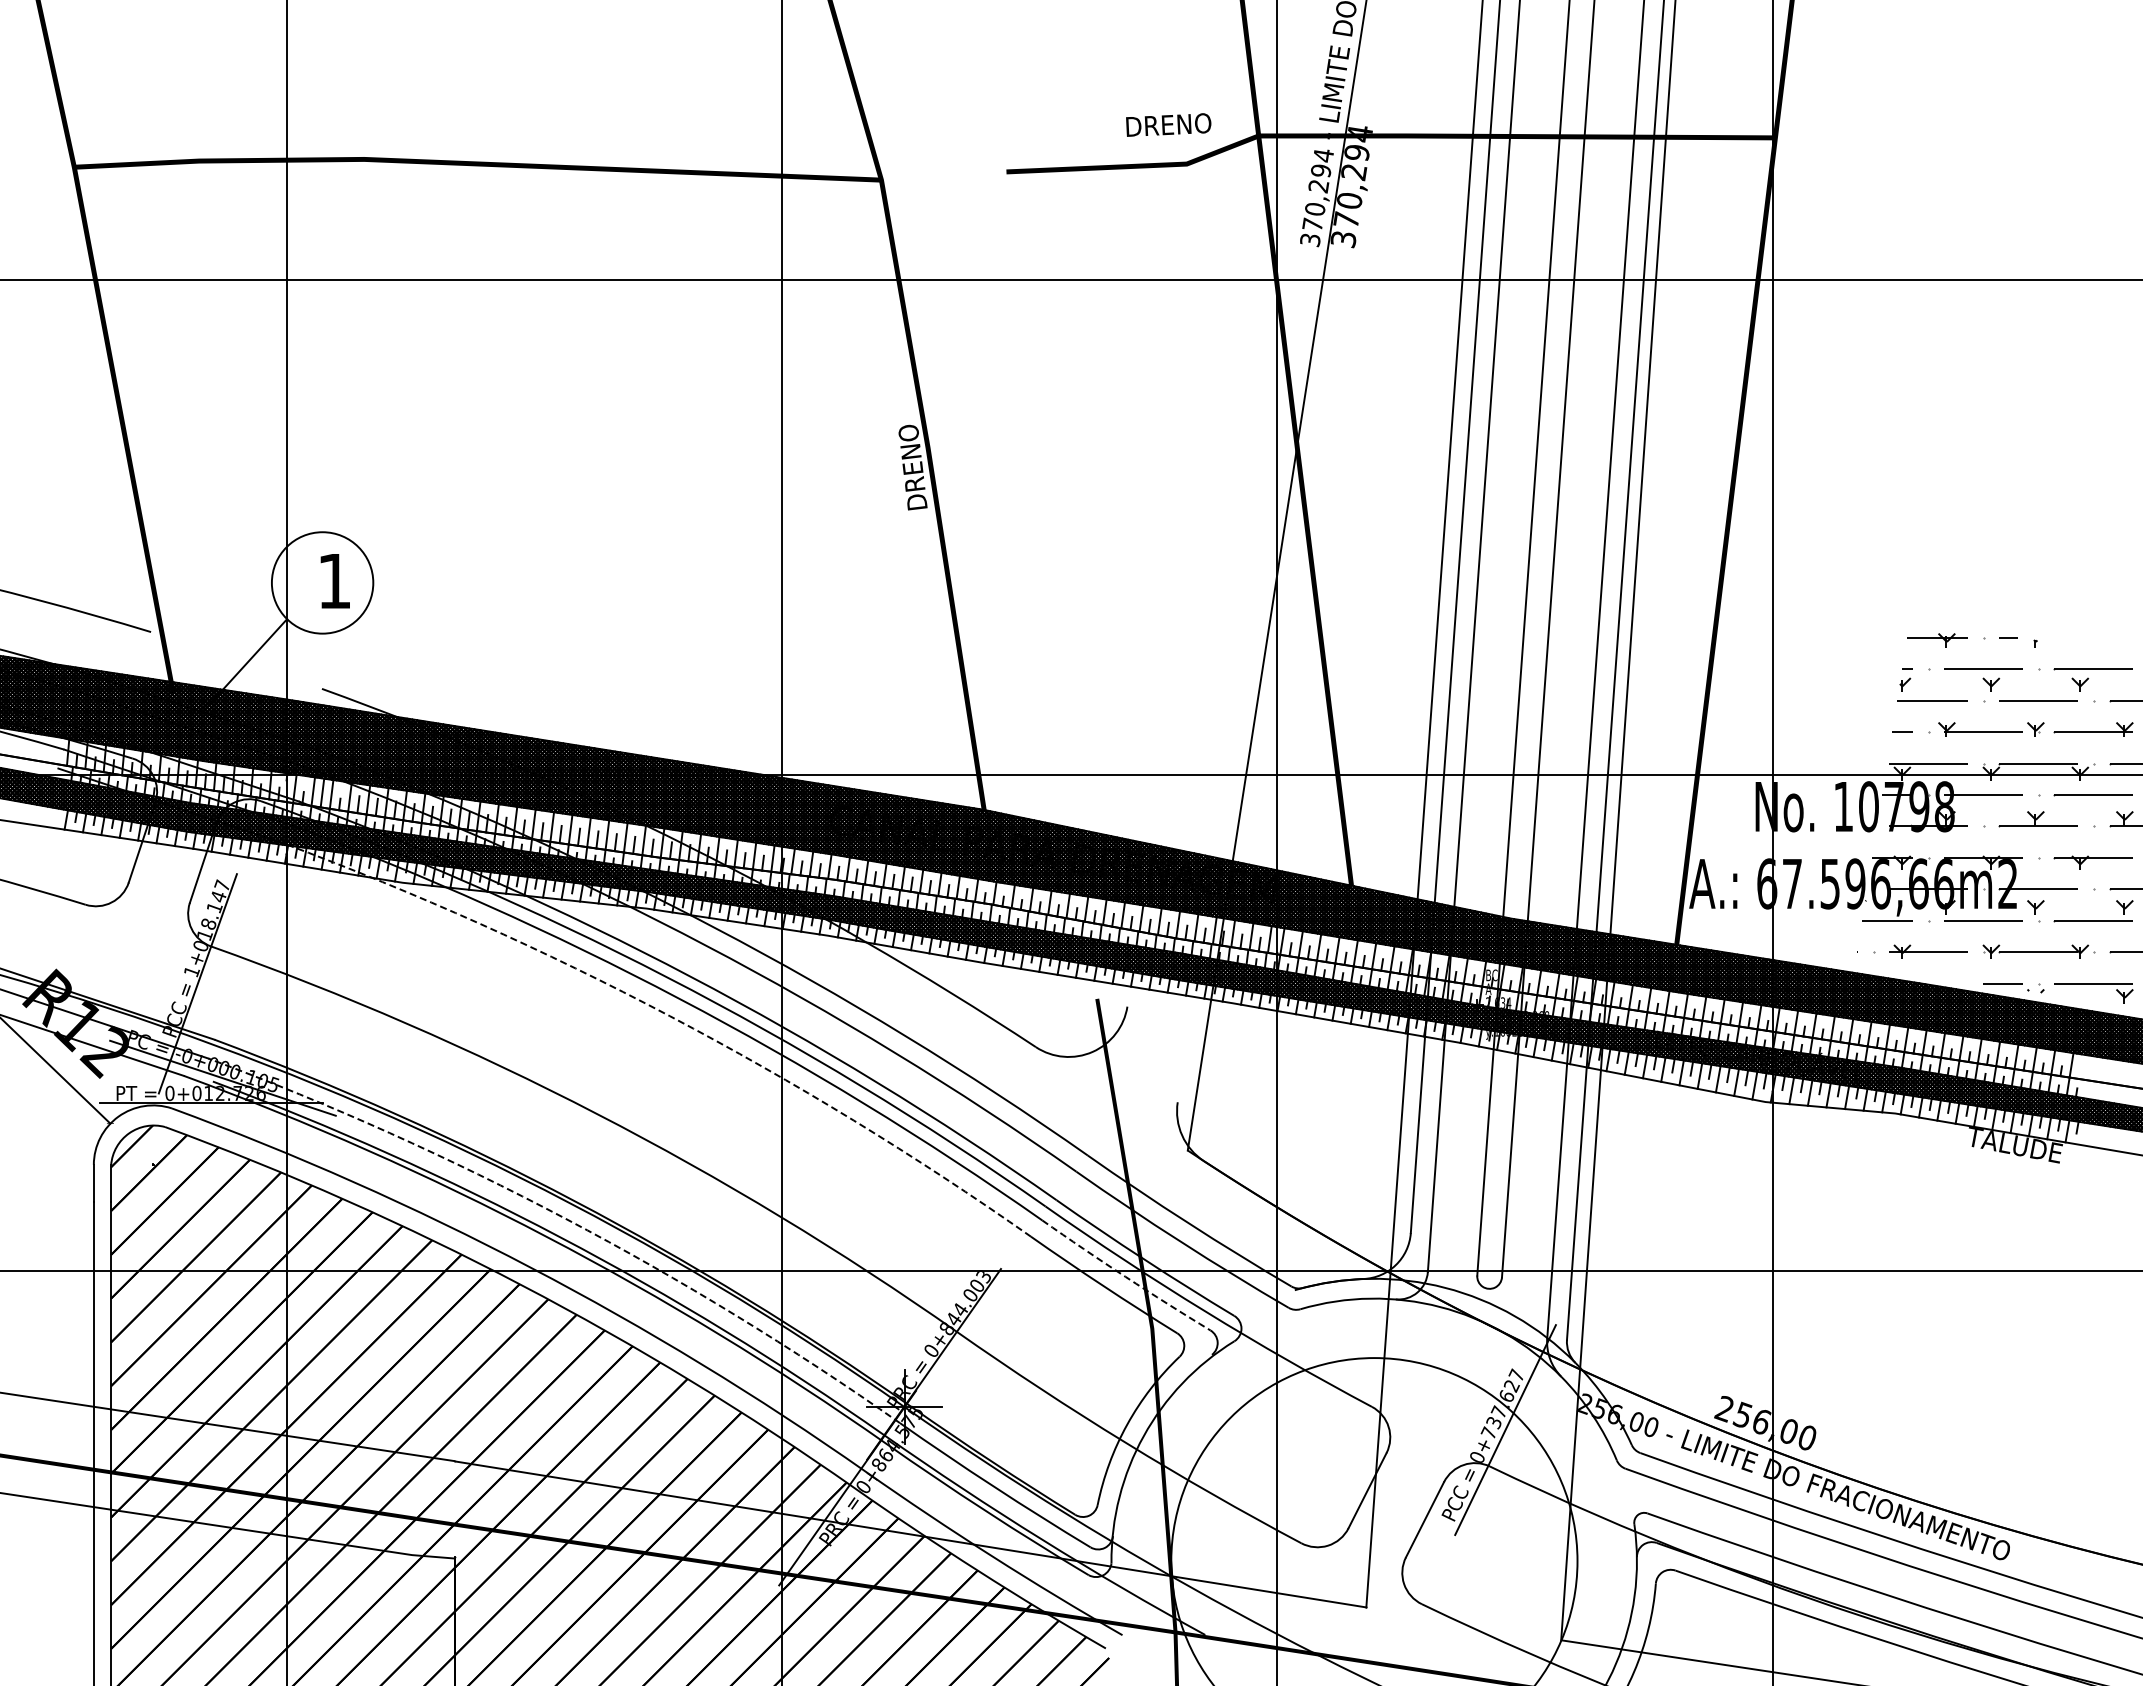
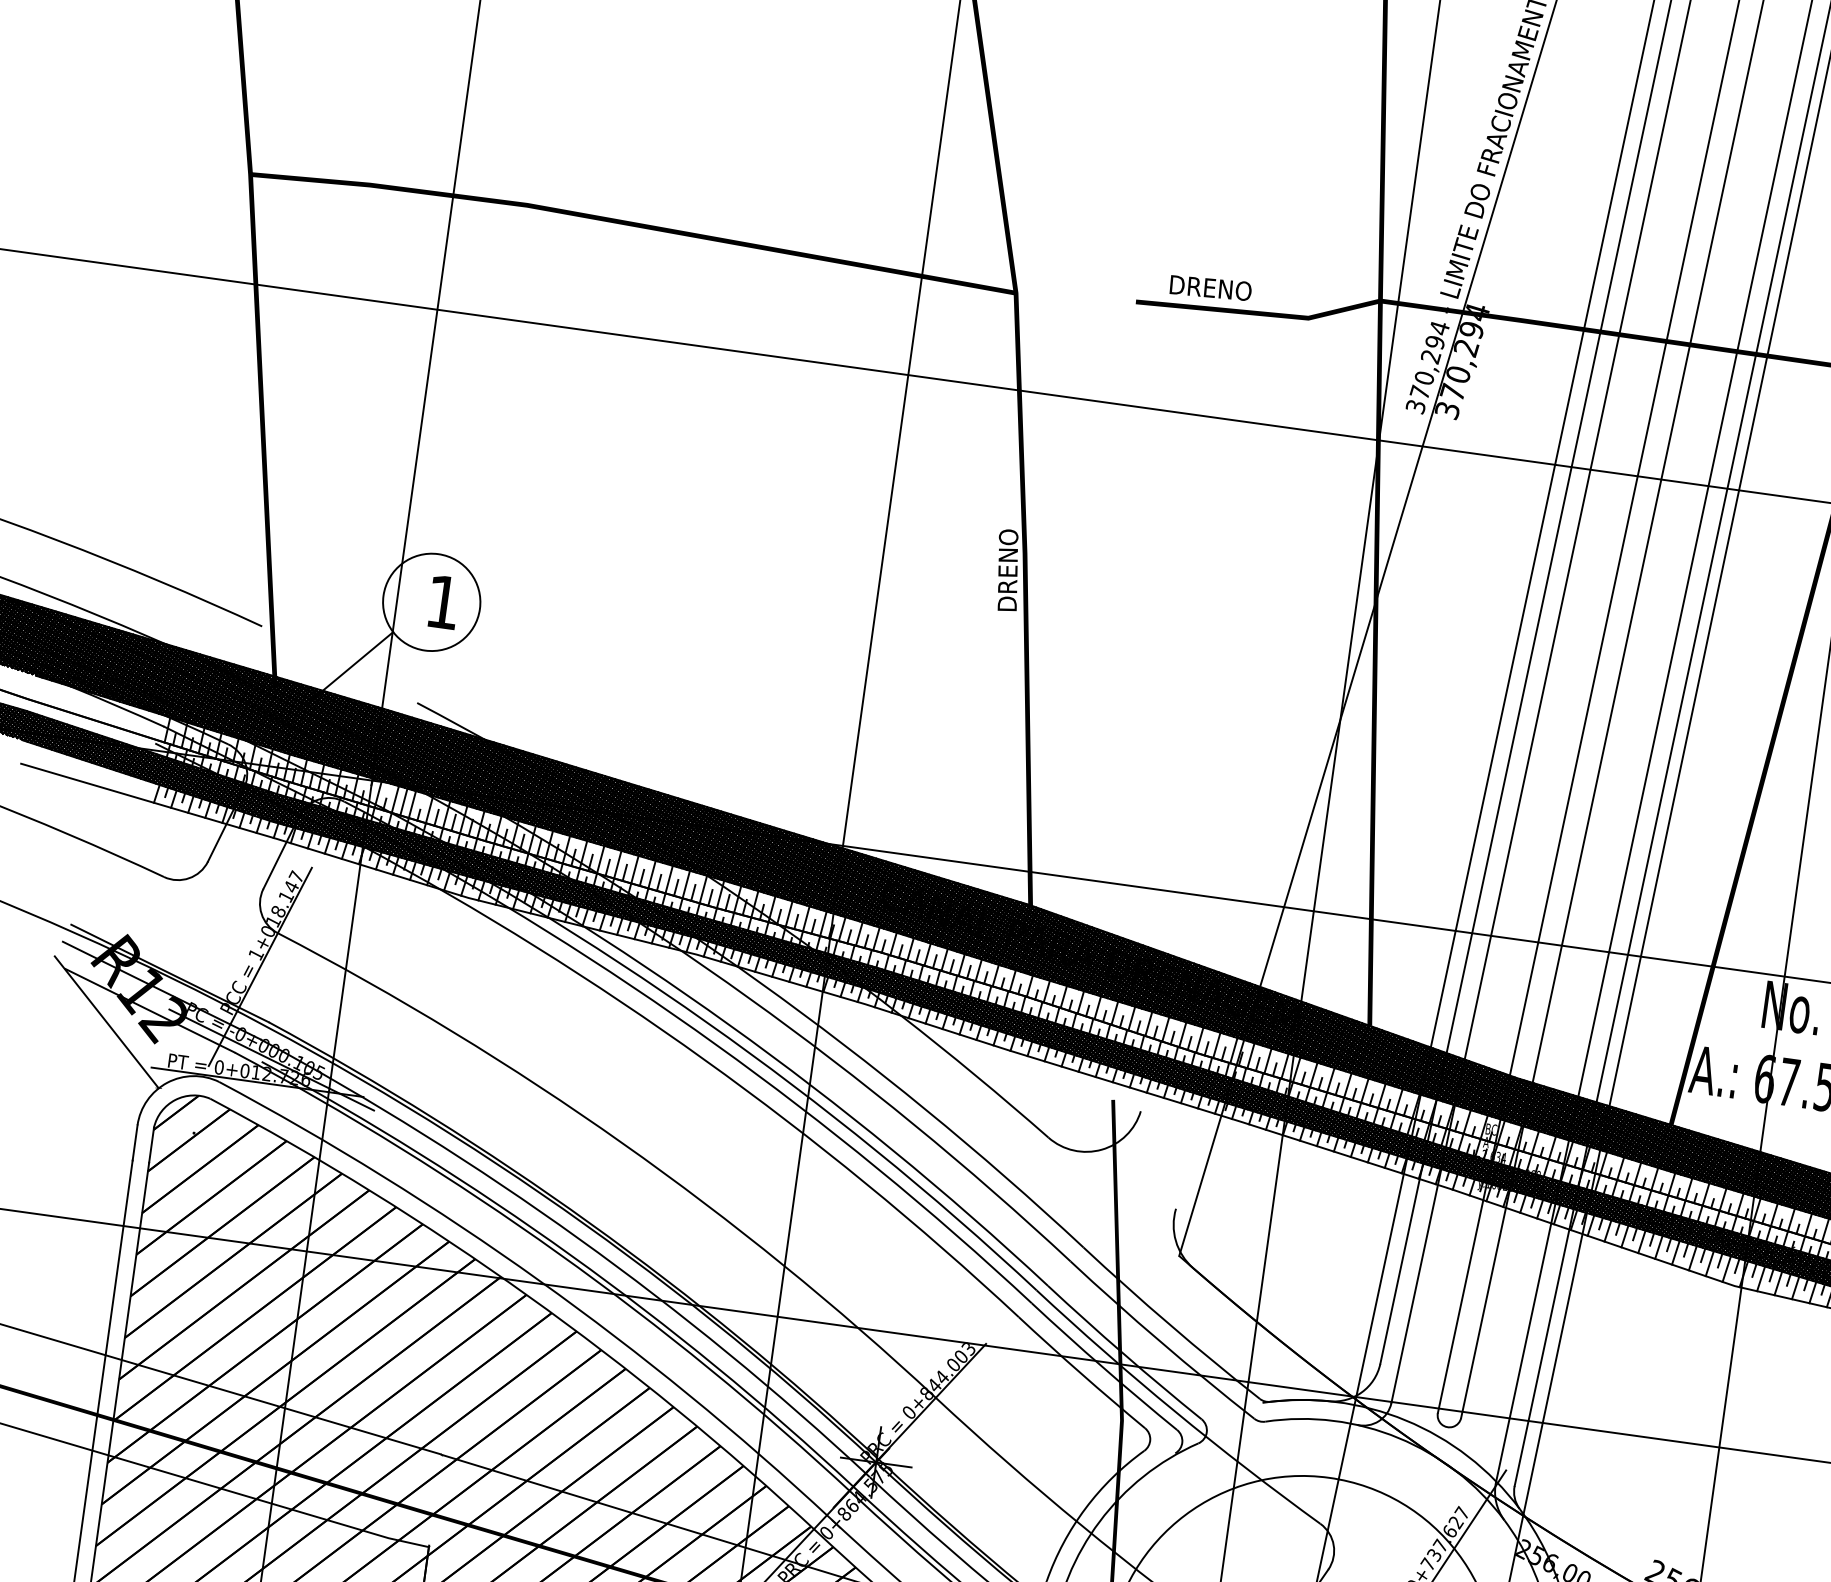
text: (1168, 124) -> (1210, 287), moved
arc: (669, 1016) -> (704, 1060), dashed -> solid
arc: (565, 1218) -> (578, 1238), dashed -> solid
arc: (1125, 1276) -> (1103, 1367), dashed -> solid

